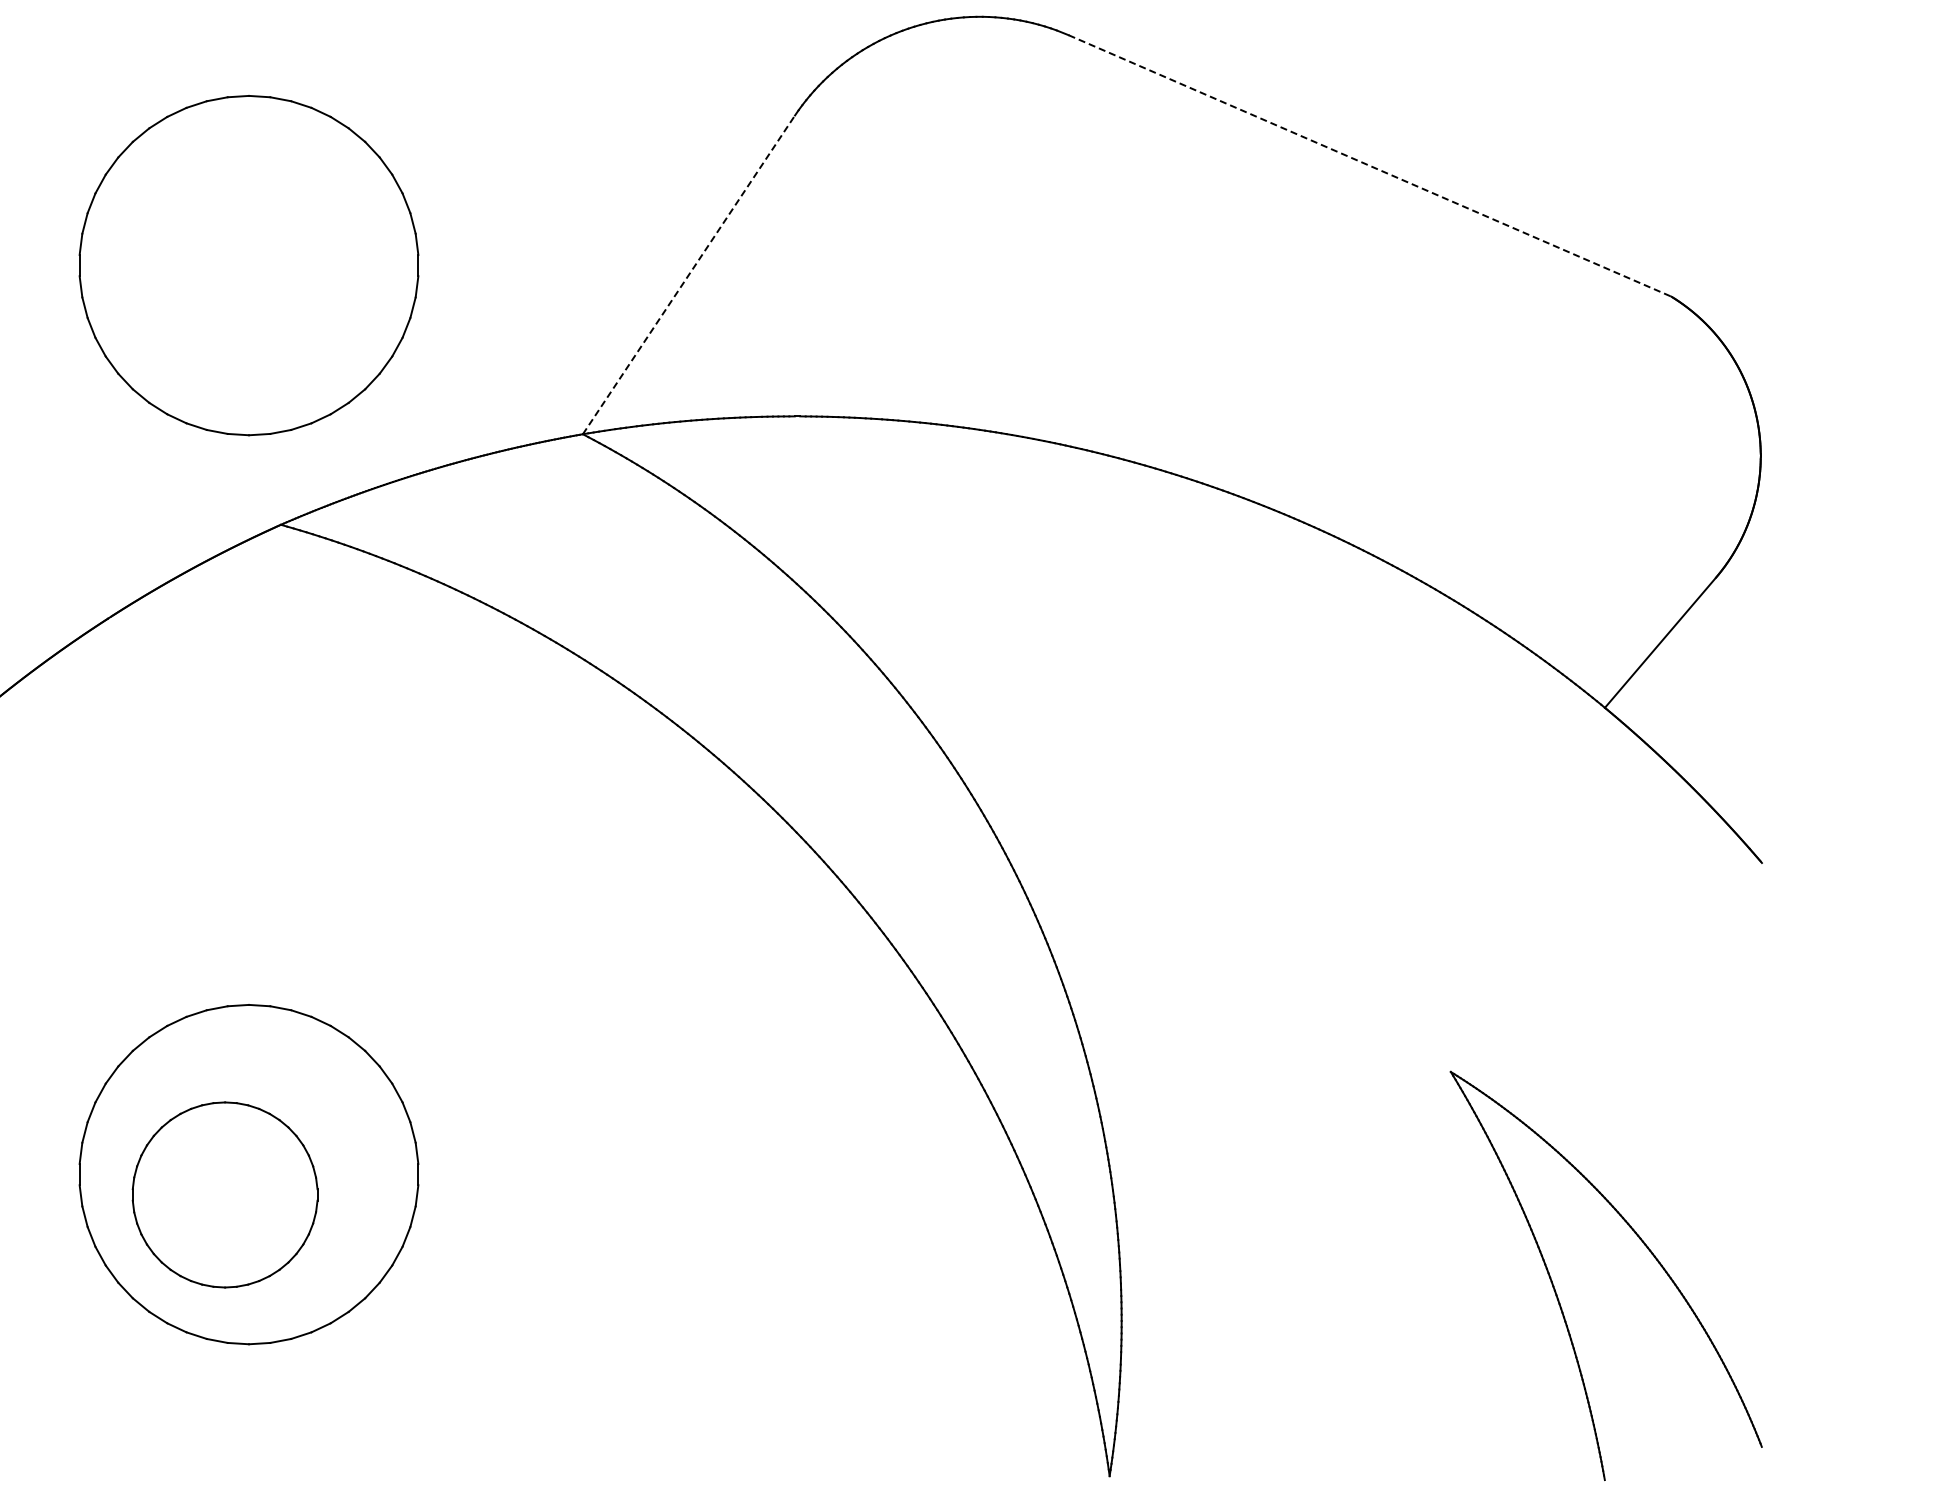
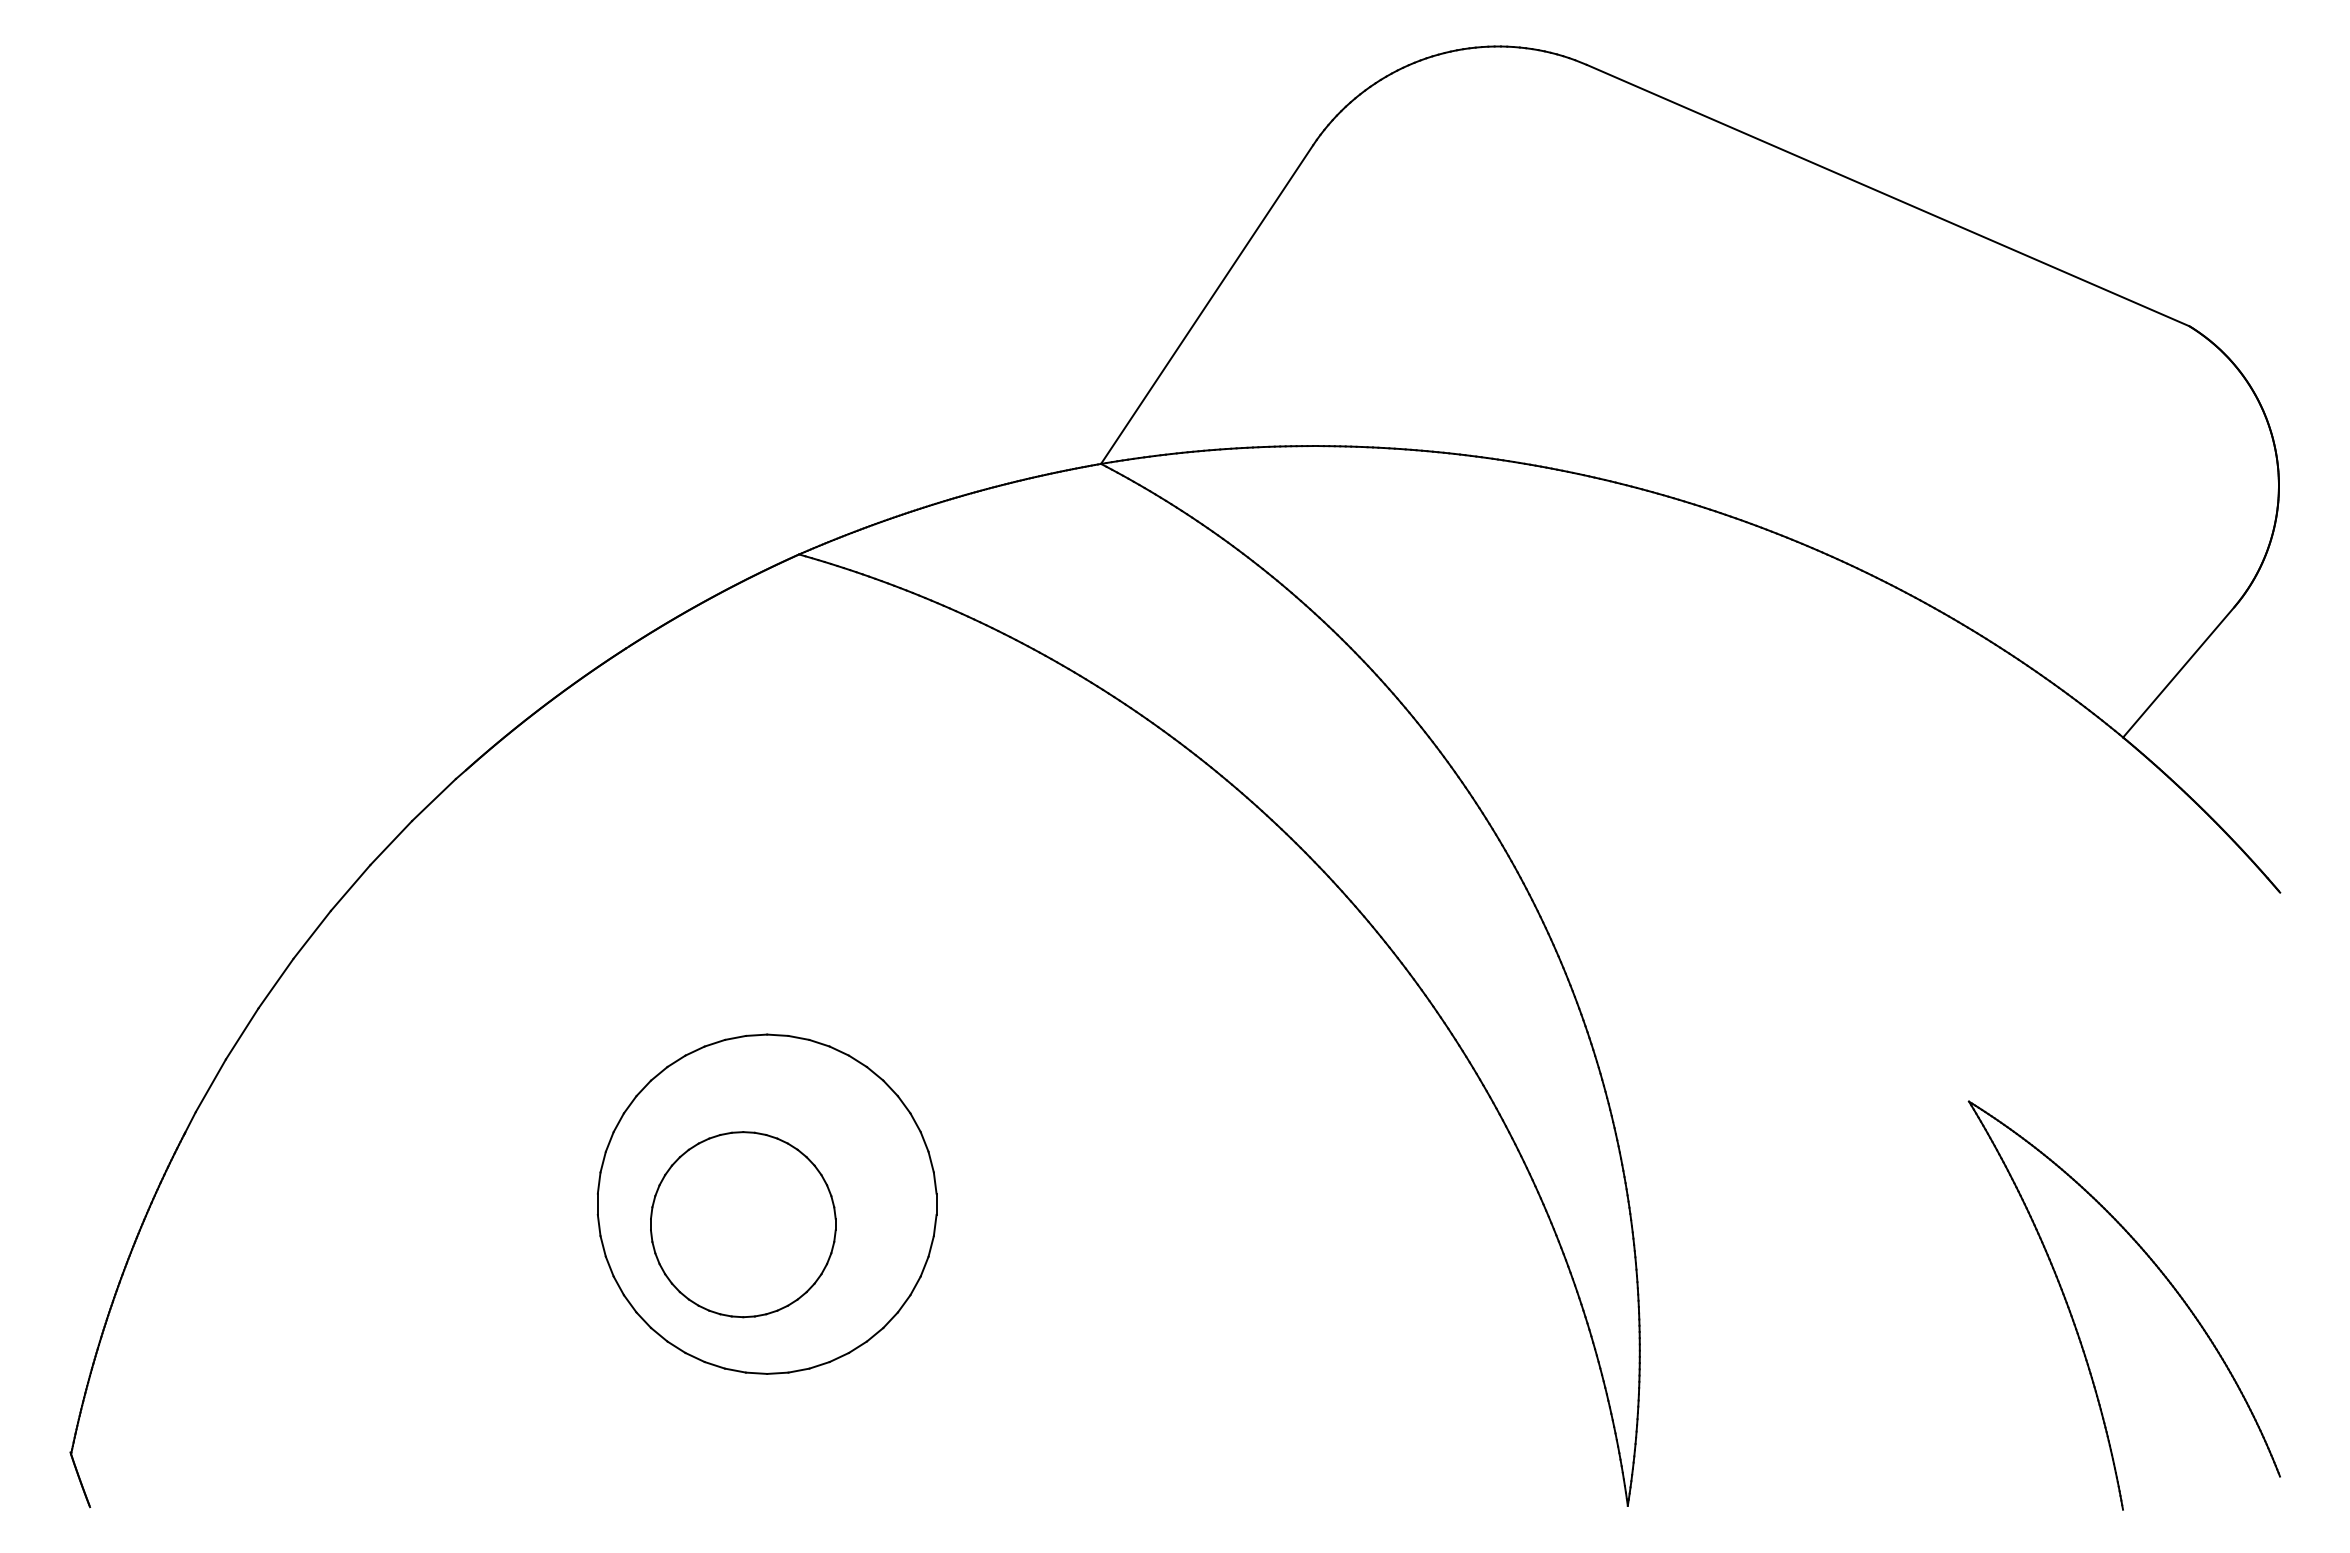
line: (1370, 165) -> (1888, 195), dashed -> solid
part: (248, 264) -> (766, 294), removed
line: (689, 274) -> (1207, 304), dashed -> solid

